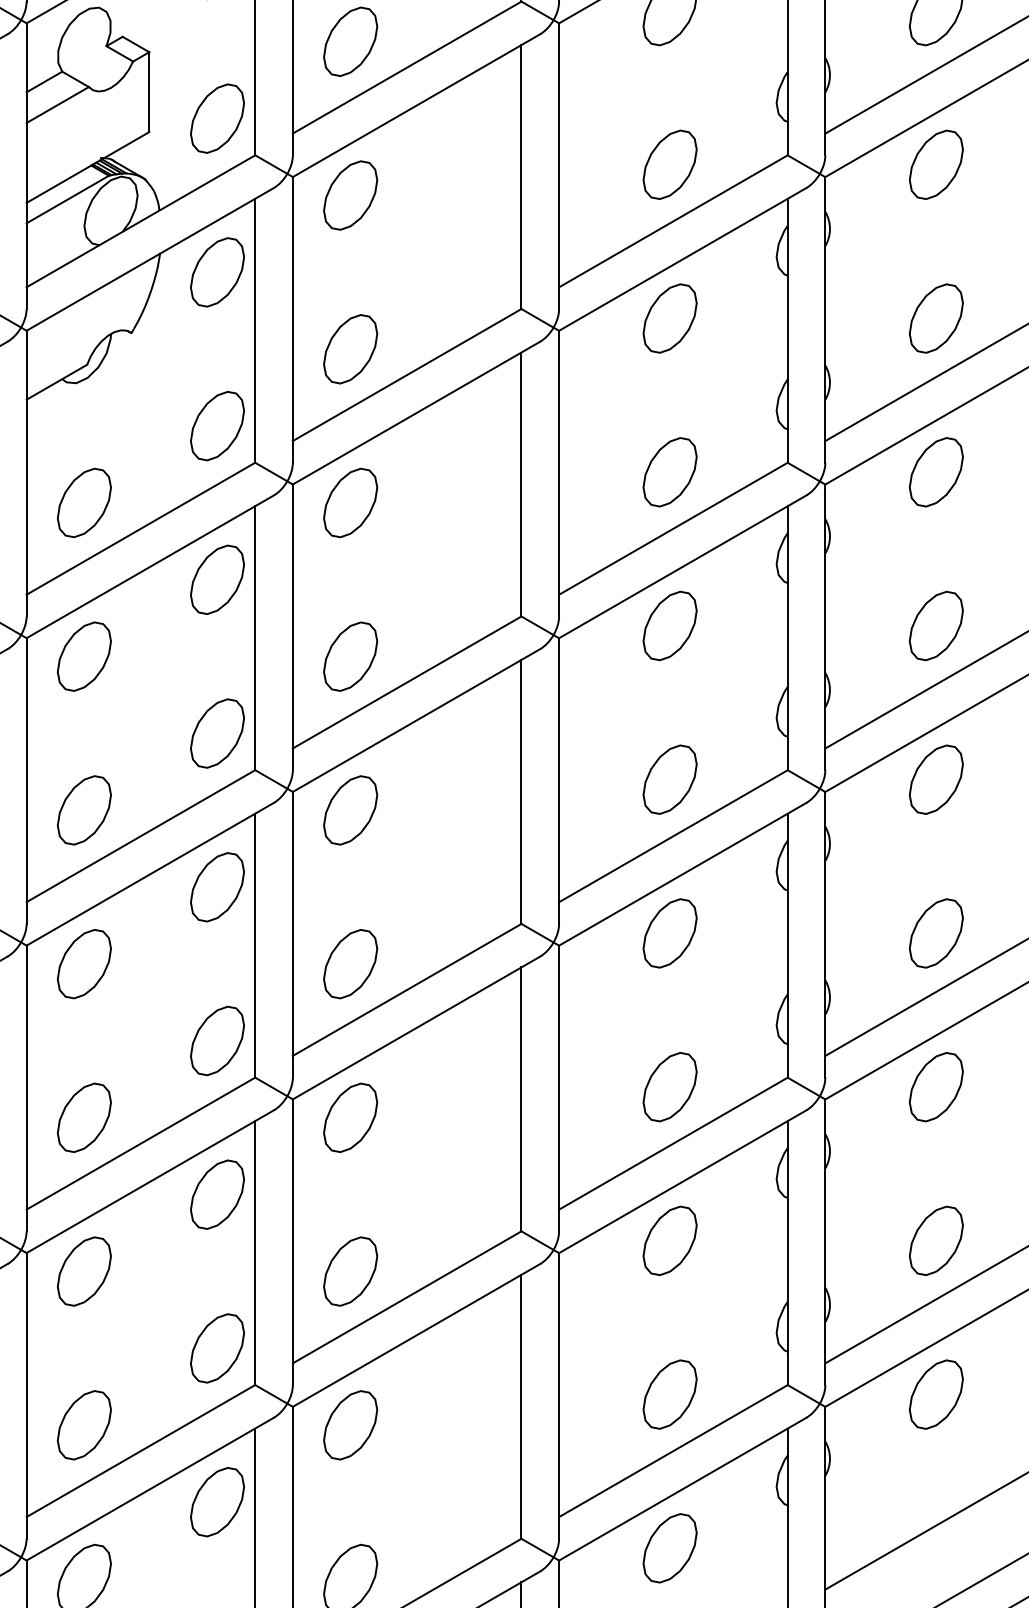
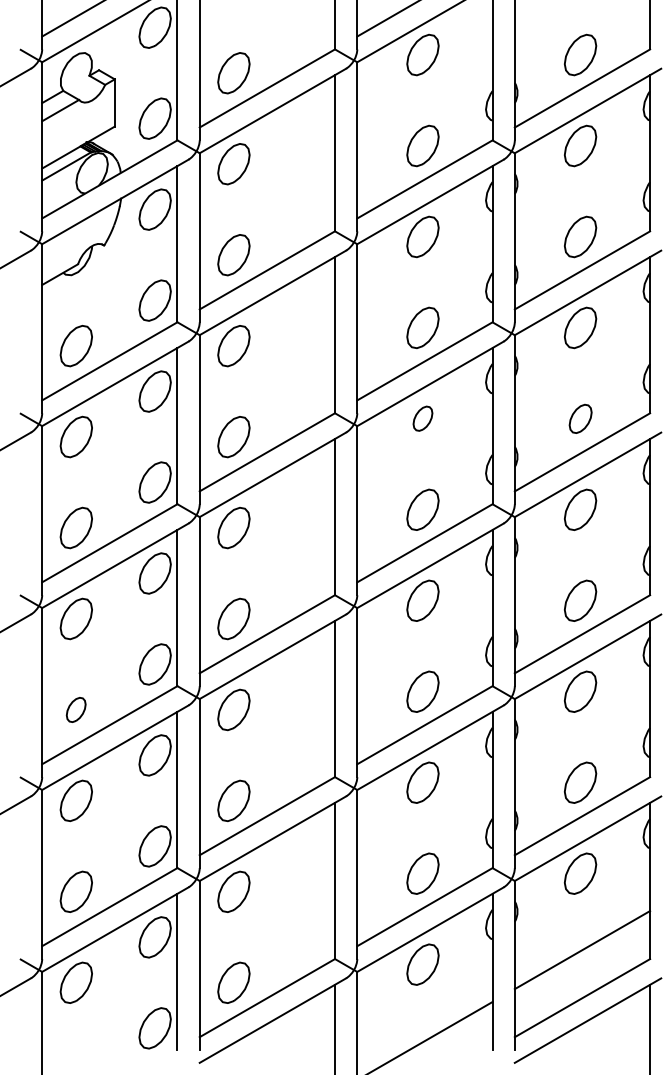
part: (669, 625) -> (422, 418), size x0.6
part: (936, 625) -> (580, 418), size x0.7
part: (82, 1117) -> (75, 709), size x0.6

